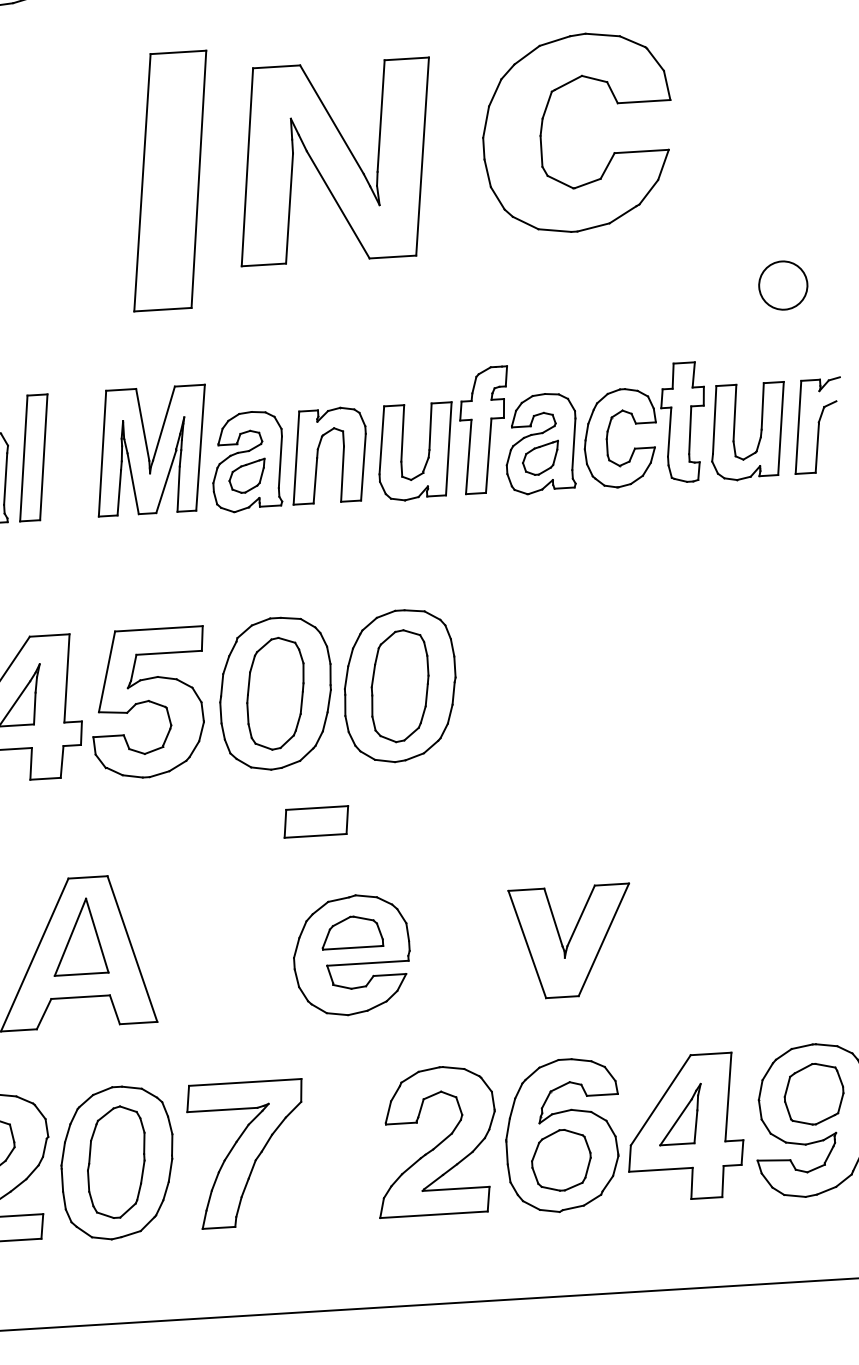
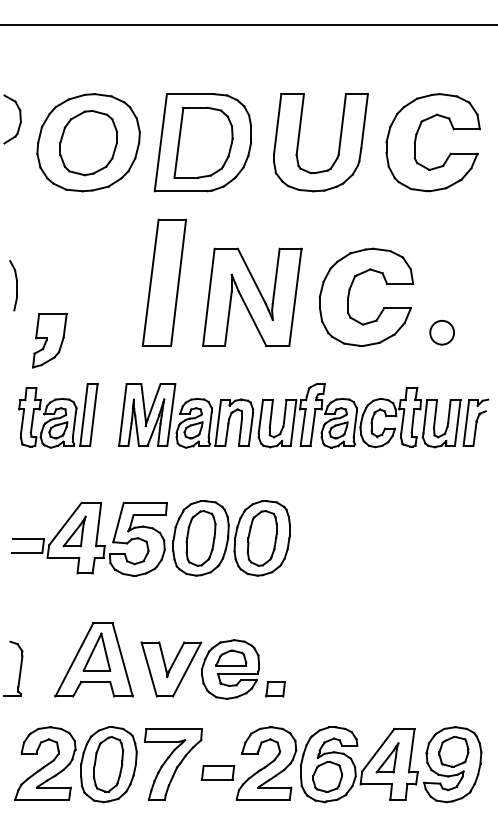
part: (544, 123) -> (350, 291), moved
part: (335, 160) -> (252, 296), moved
circle: (781, 285) -> (441, 332), moved
part: (317, 821) -> (218, 772), moved
part: (572, 941) -> (171, 669), moved
part: (445, 990) -> (275, 689), added

